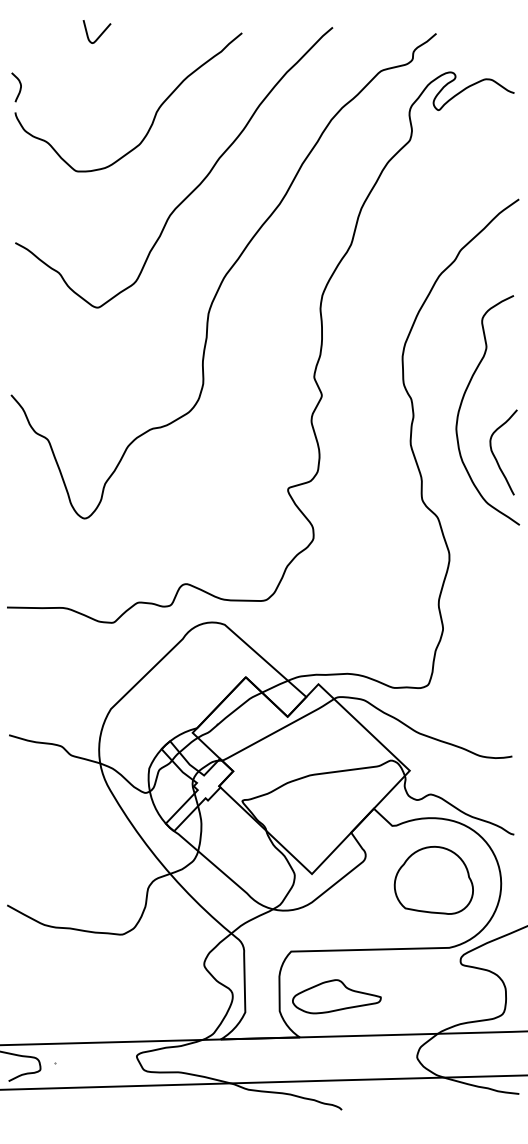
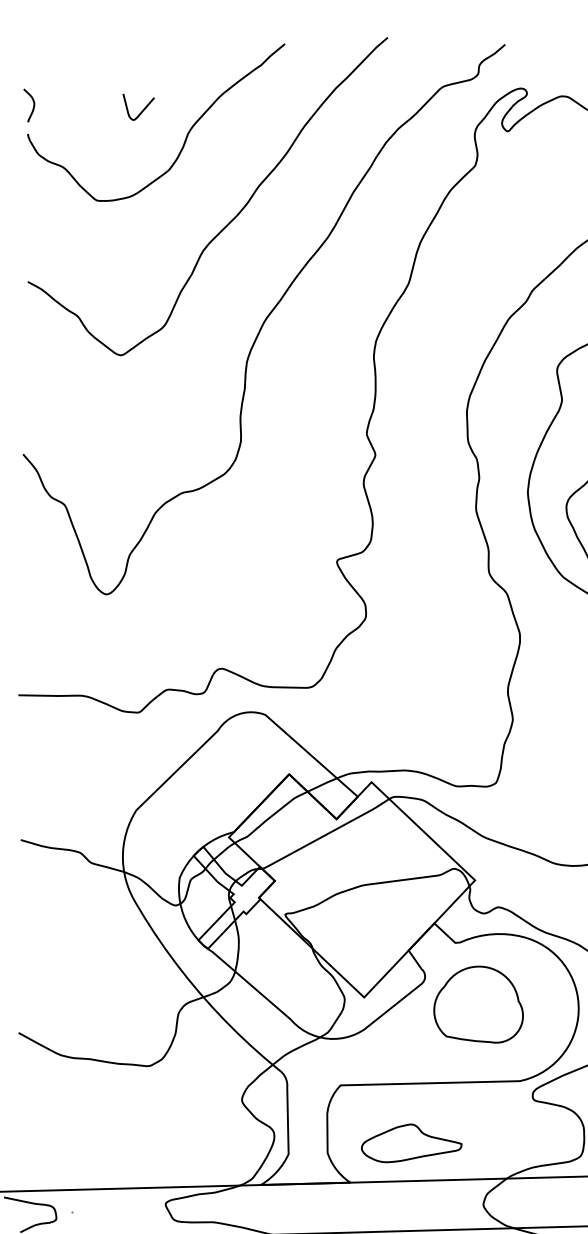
curve: (100, 34) -> (142, 110), moved
part: (433, 879) -> (478, 1003), moved
part: (336, 996) -> (411, 1143), moved

